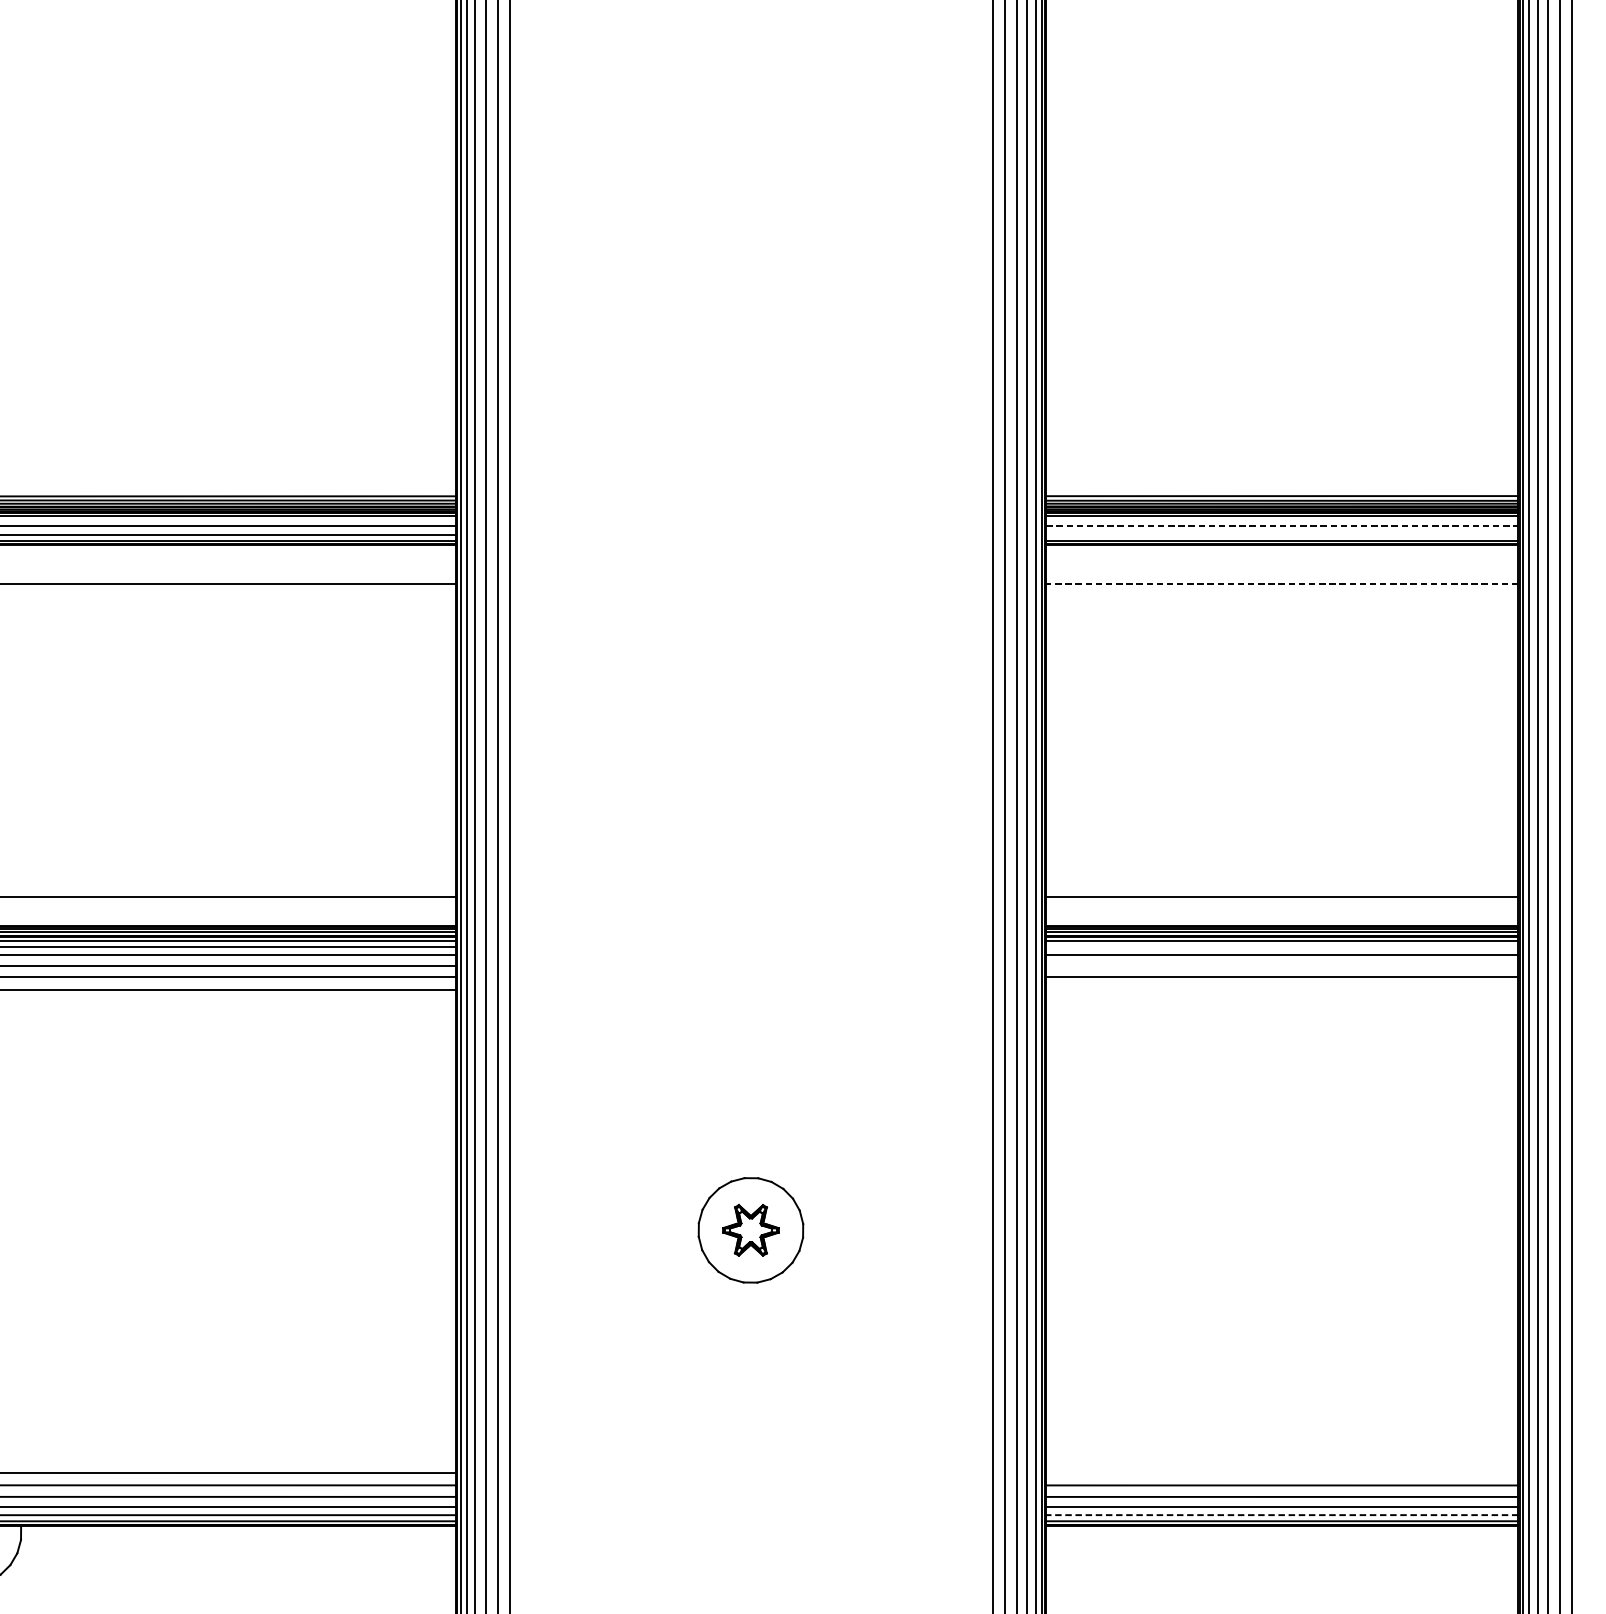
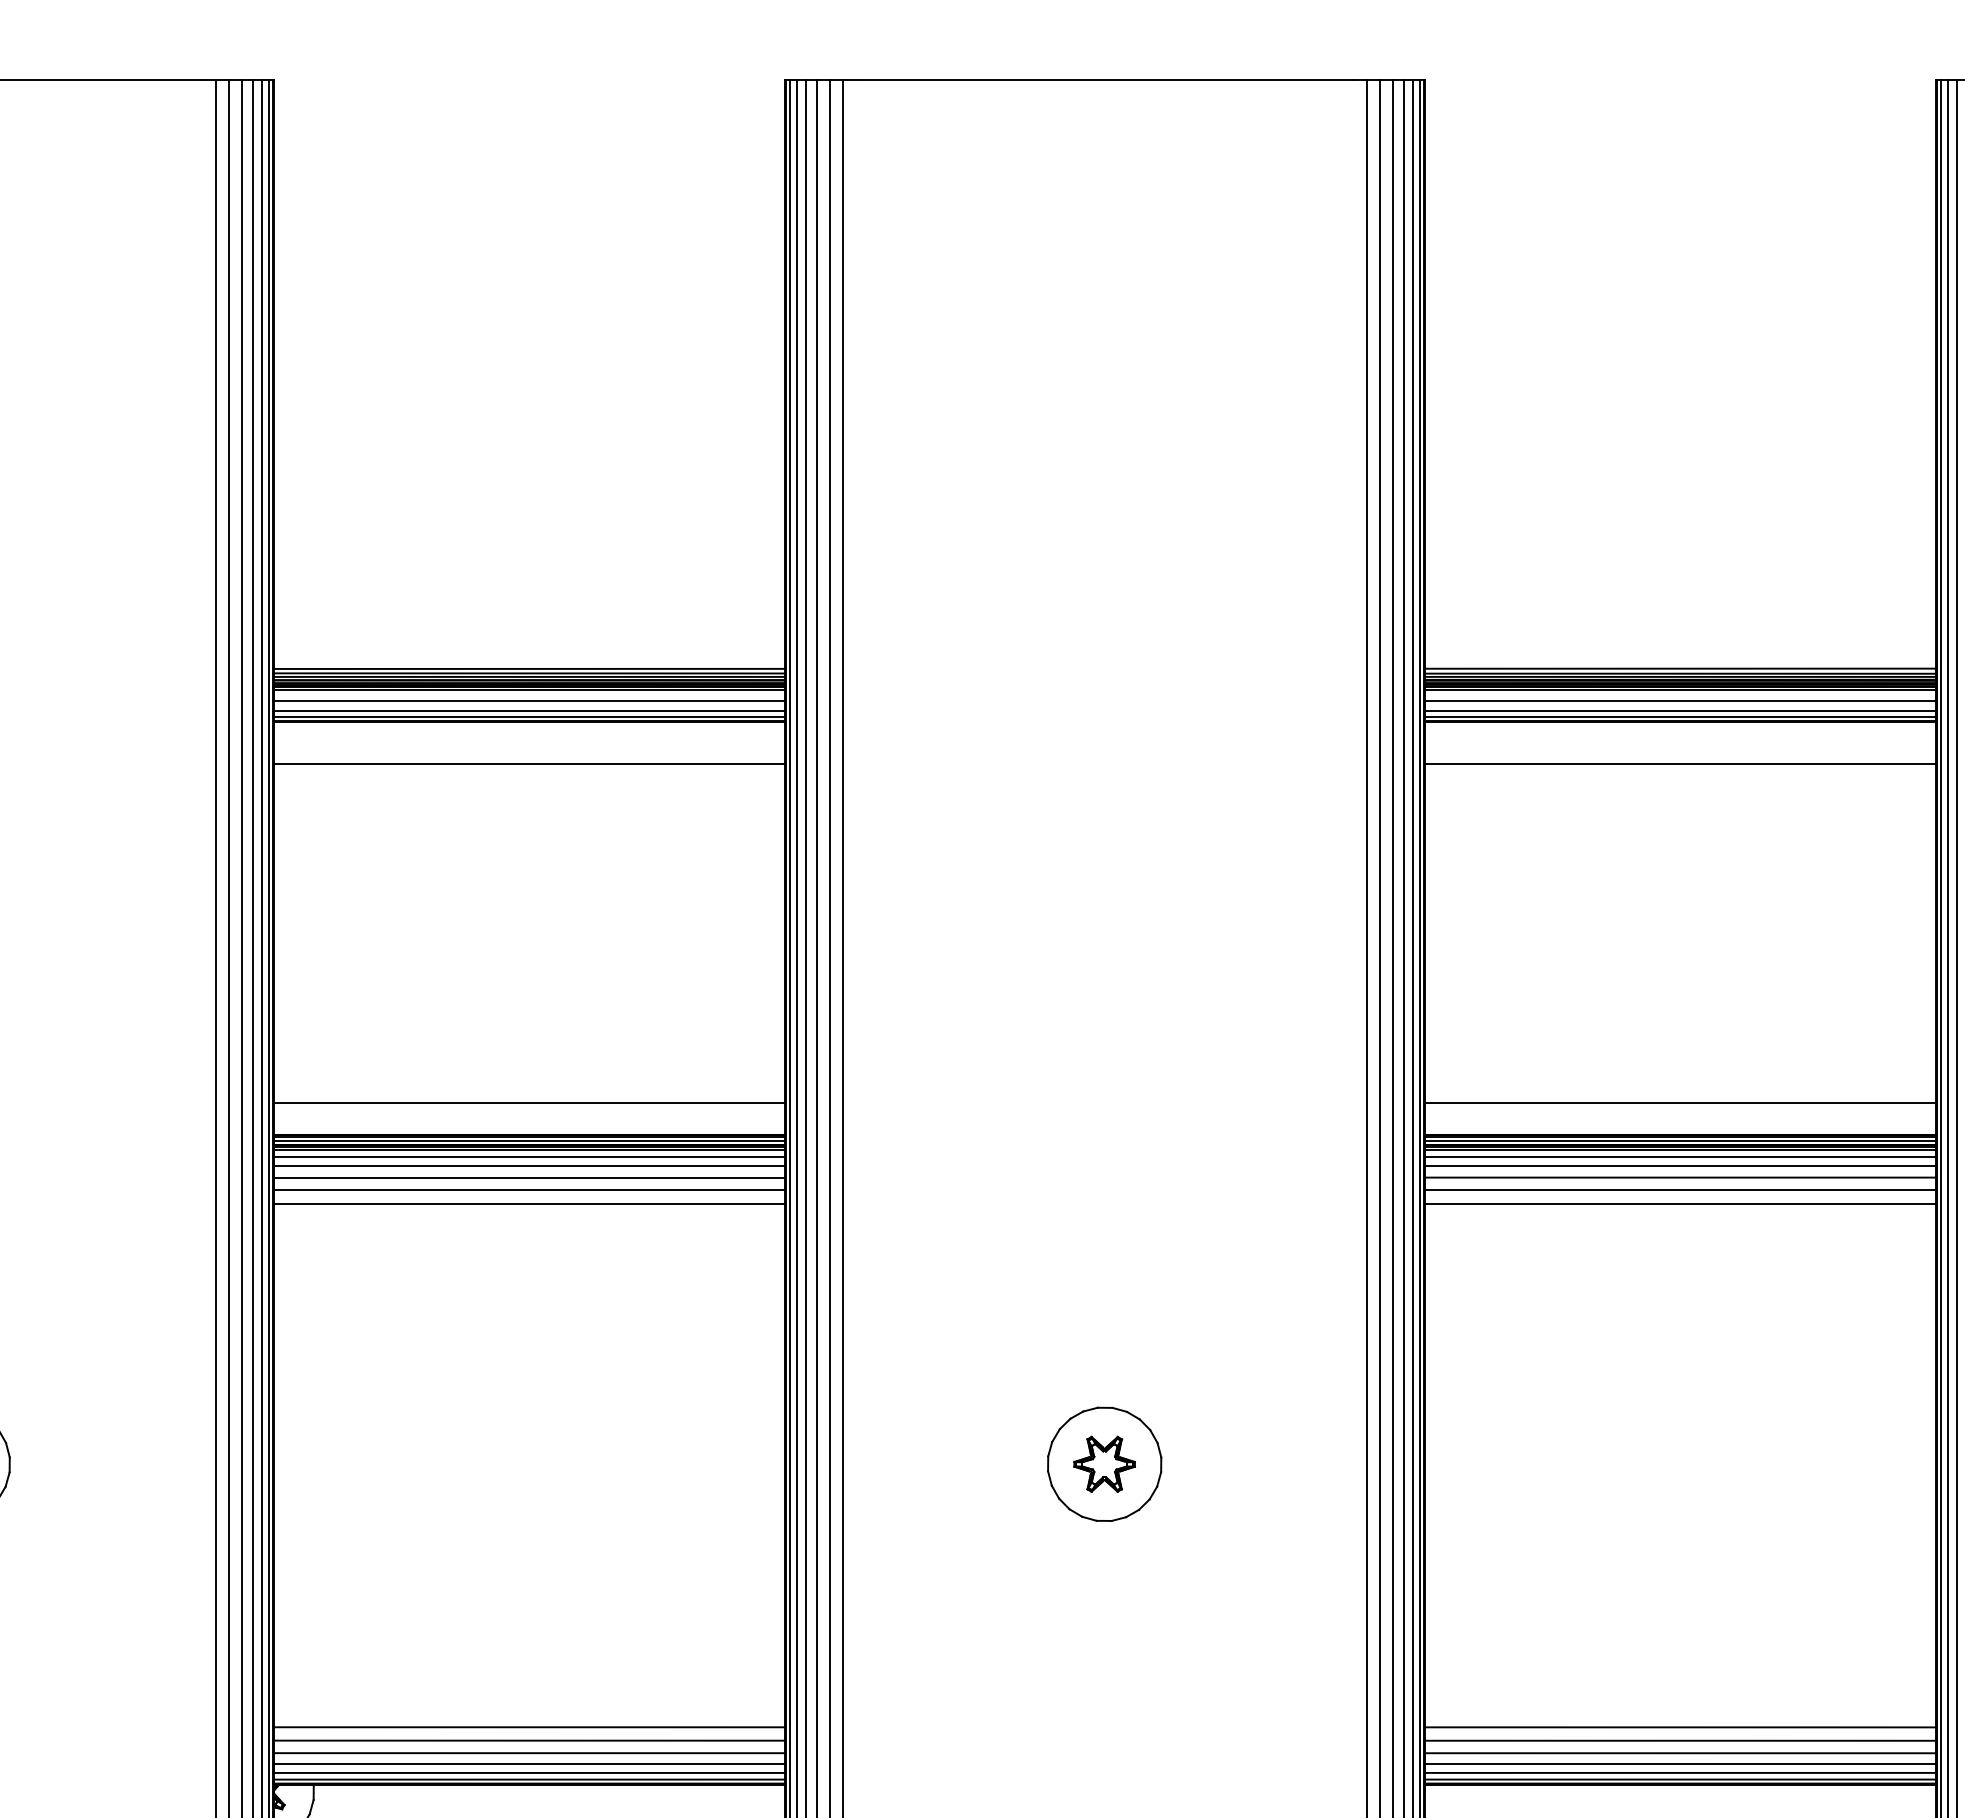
line: (1282, 526) -> (1680, 701), dashed -> solid
line: (1282, 534) -> (1680, 710), added
line: (1282, 583) -> (1680, 763), dashed -> solid
line: (1282, 947) -> (1680, 1157), added
line: (1282, 965) -> (1680, 1177), added
line: (1282, 989) -> (1680, 1203), added
line: (1282, 1473) -> (1680, 1727), added
line: (1282, 1514) -> (1680, 1772), dashed -> solid

